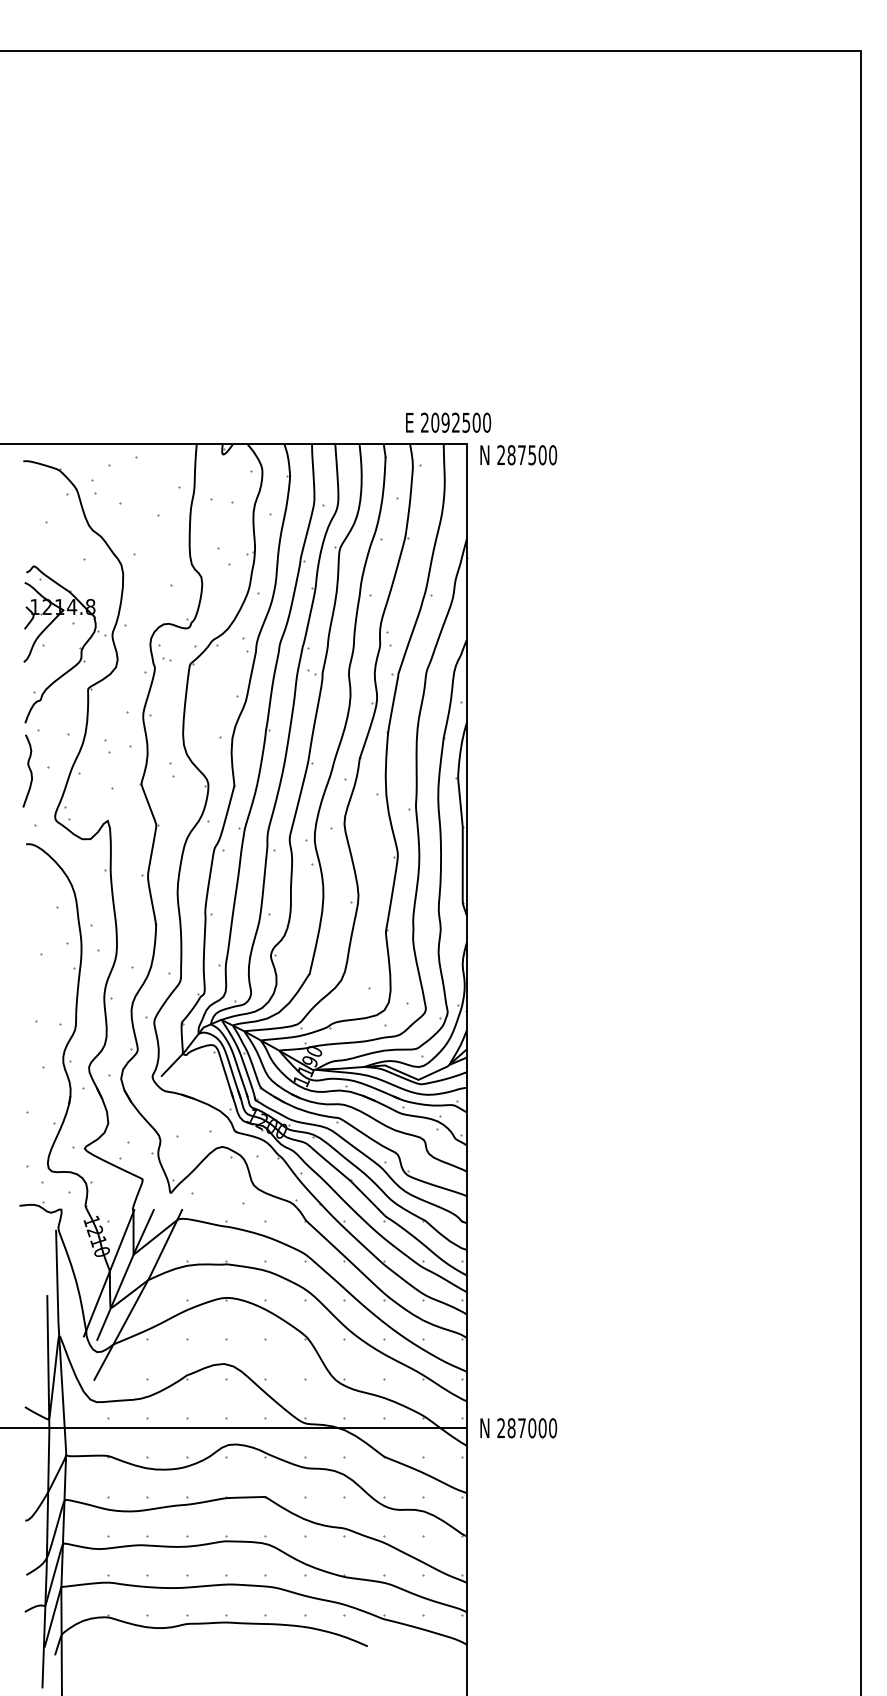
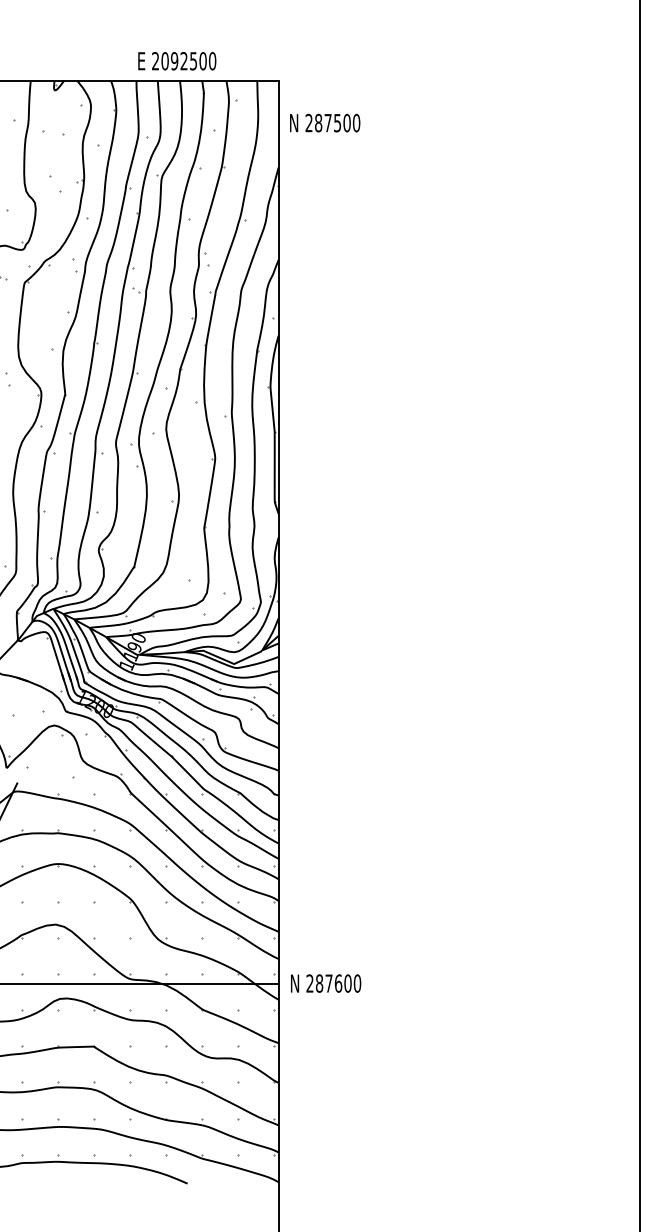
text: (448, 422) -> (177, 61), moved
text: (518, 455) -> (324, 123), moved
text: (532, 1428) -> (338, 983), 287000 -> 287600

